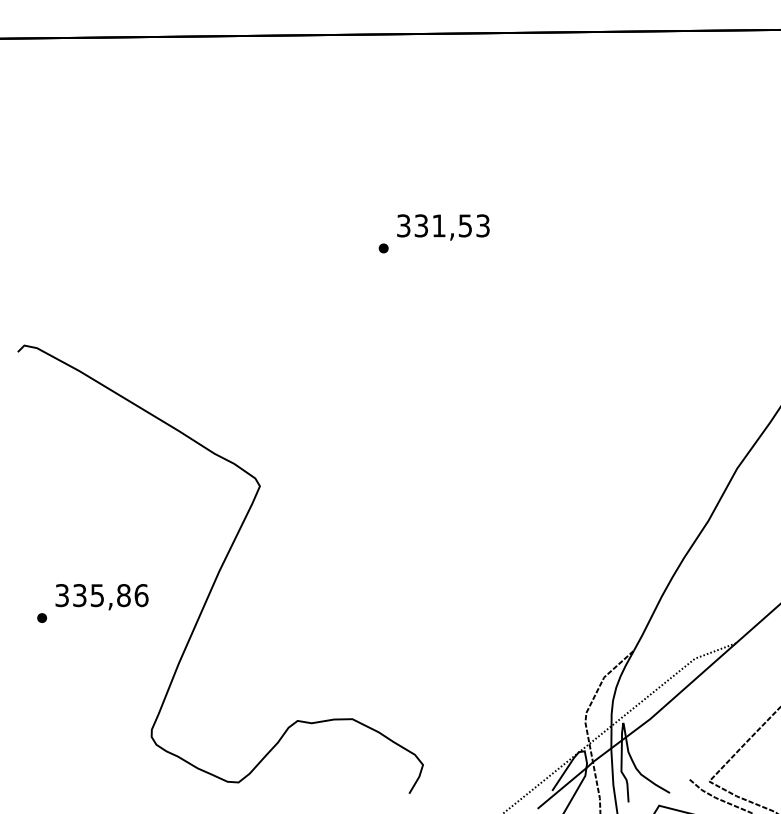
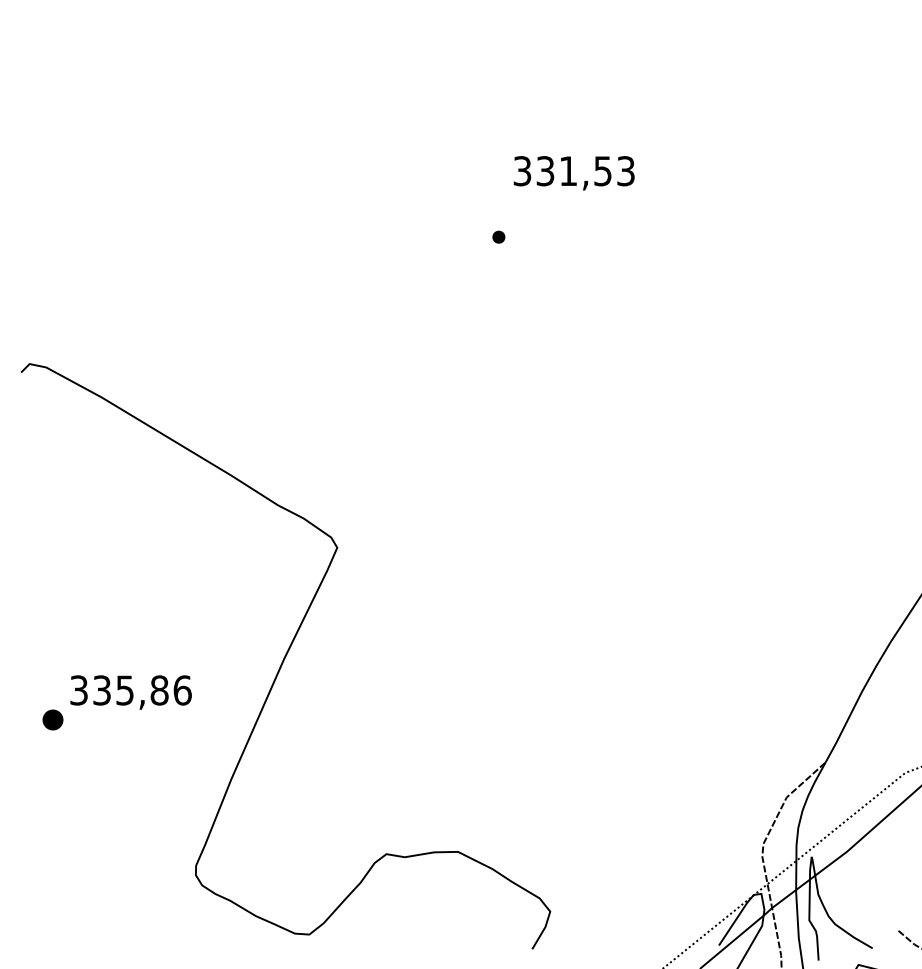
text: (443, 227) -> (574, 173), moved
part: (41, 617) -> (52, 719), size x1.6

